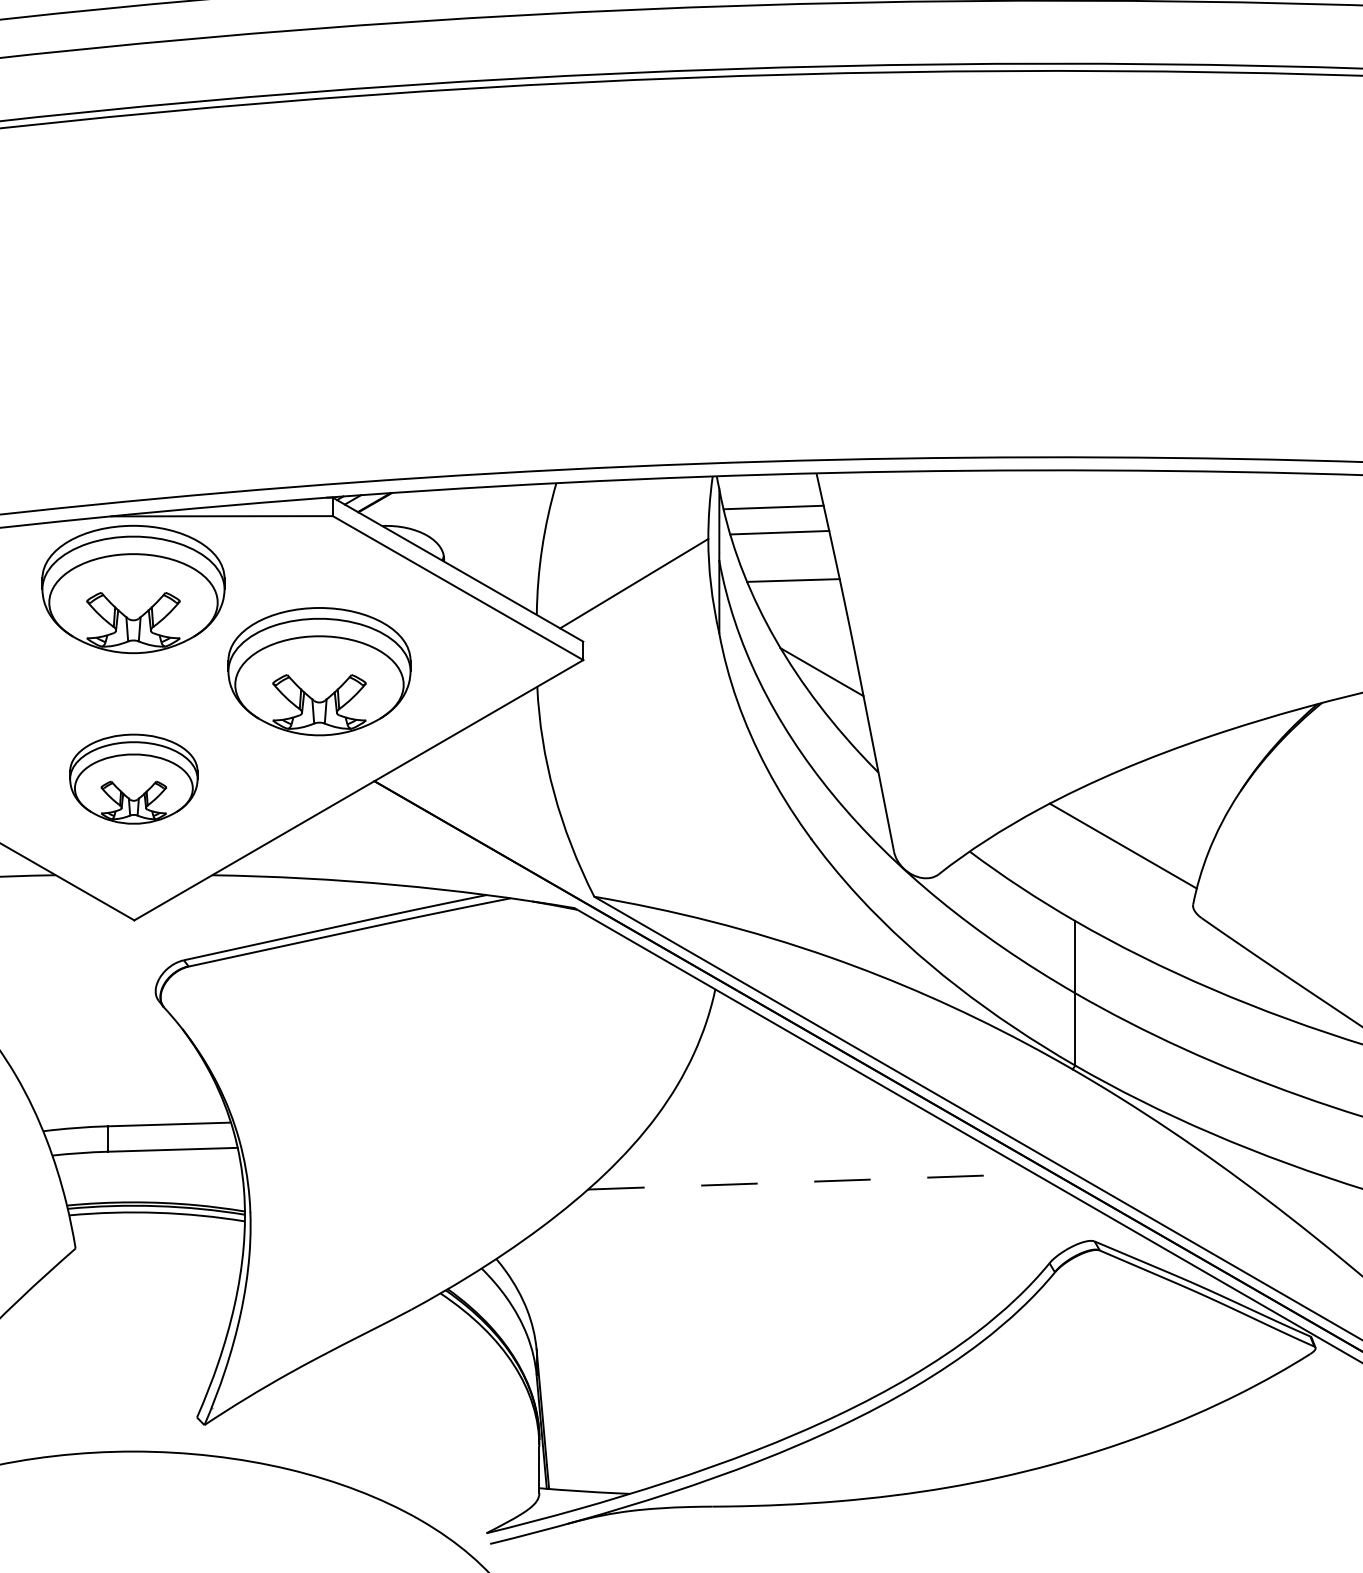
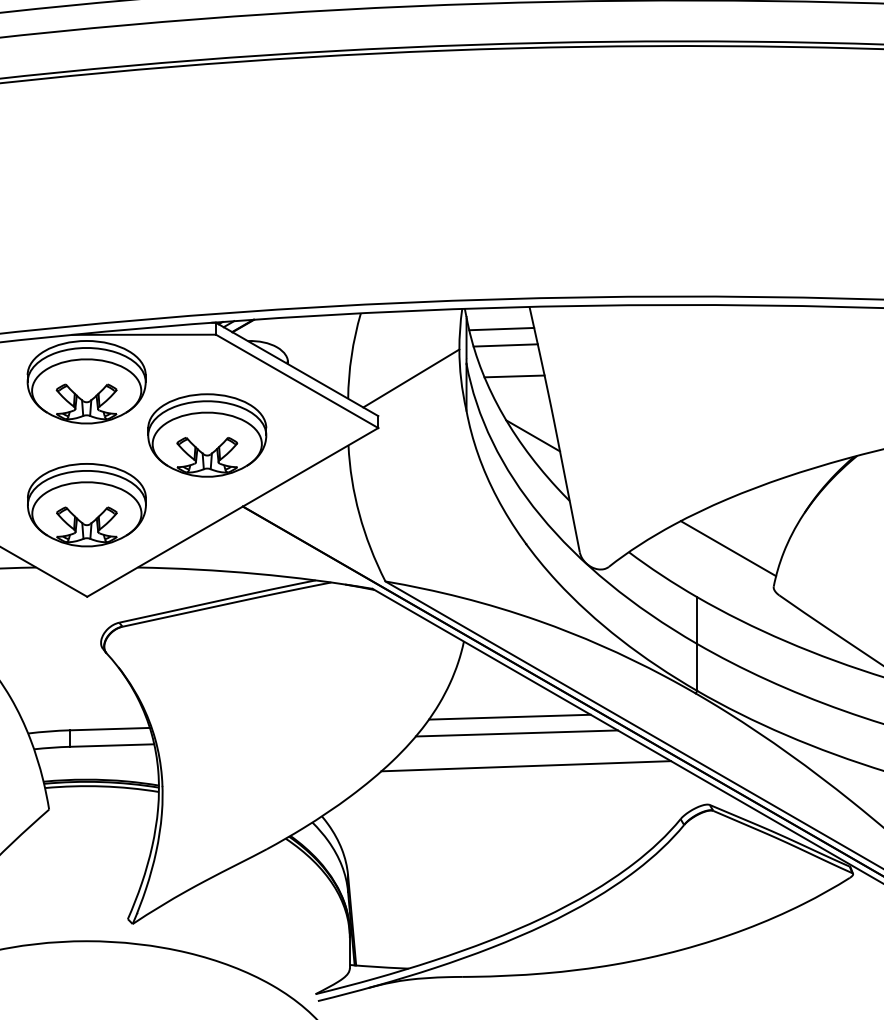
part: (133, 779) -> (86, 505), size x1.43
line: (785, 1104) -> (509, 716), added
line: (796, 1131) -> (516, 733), added
line: (811, 1182) -> (526, 766), dashed -> solid

